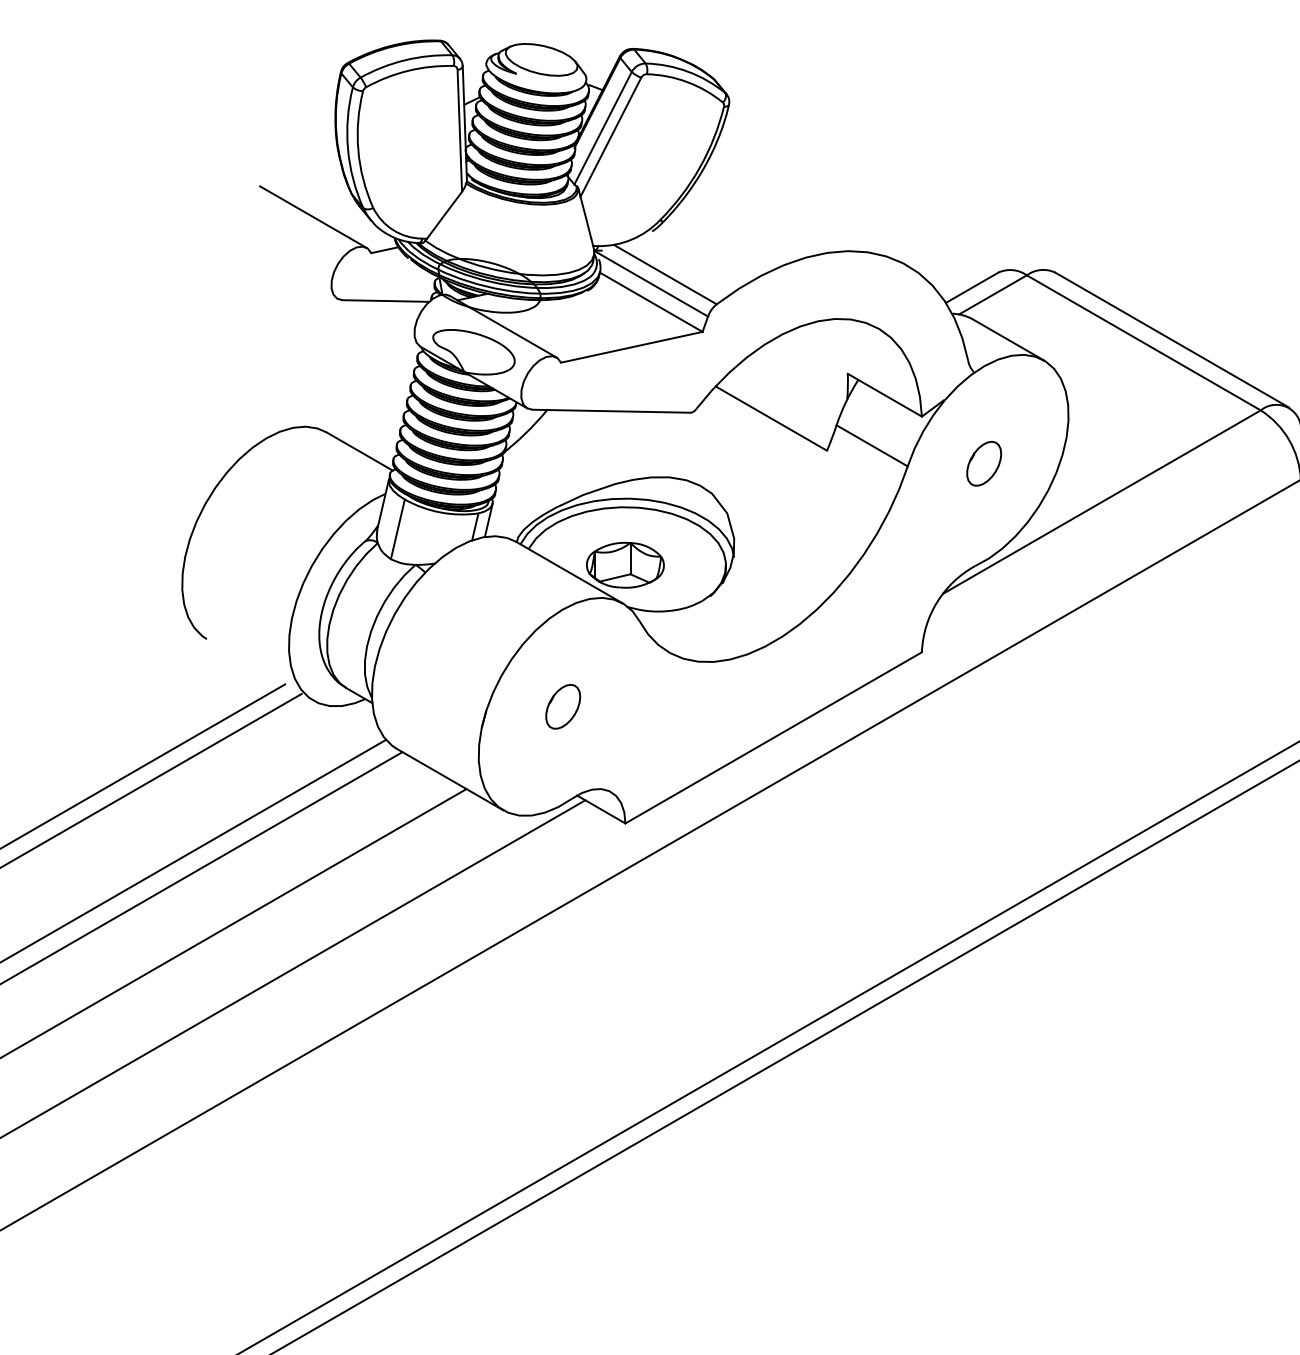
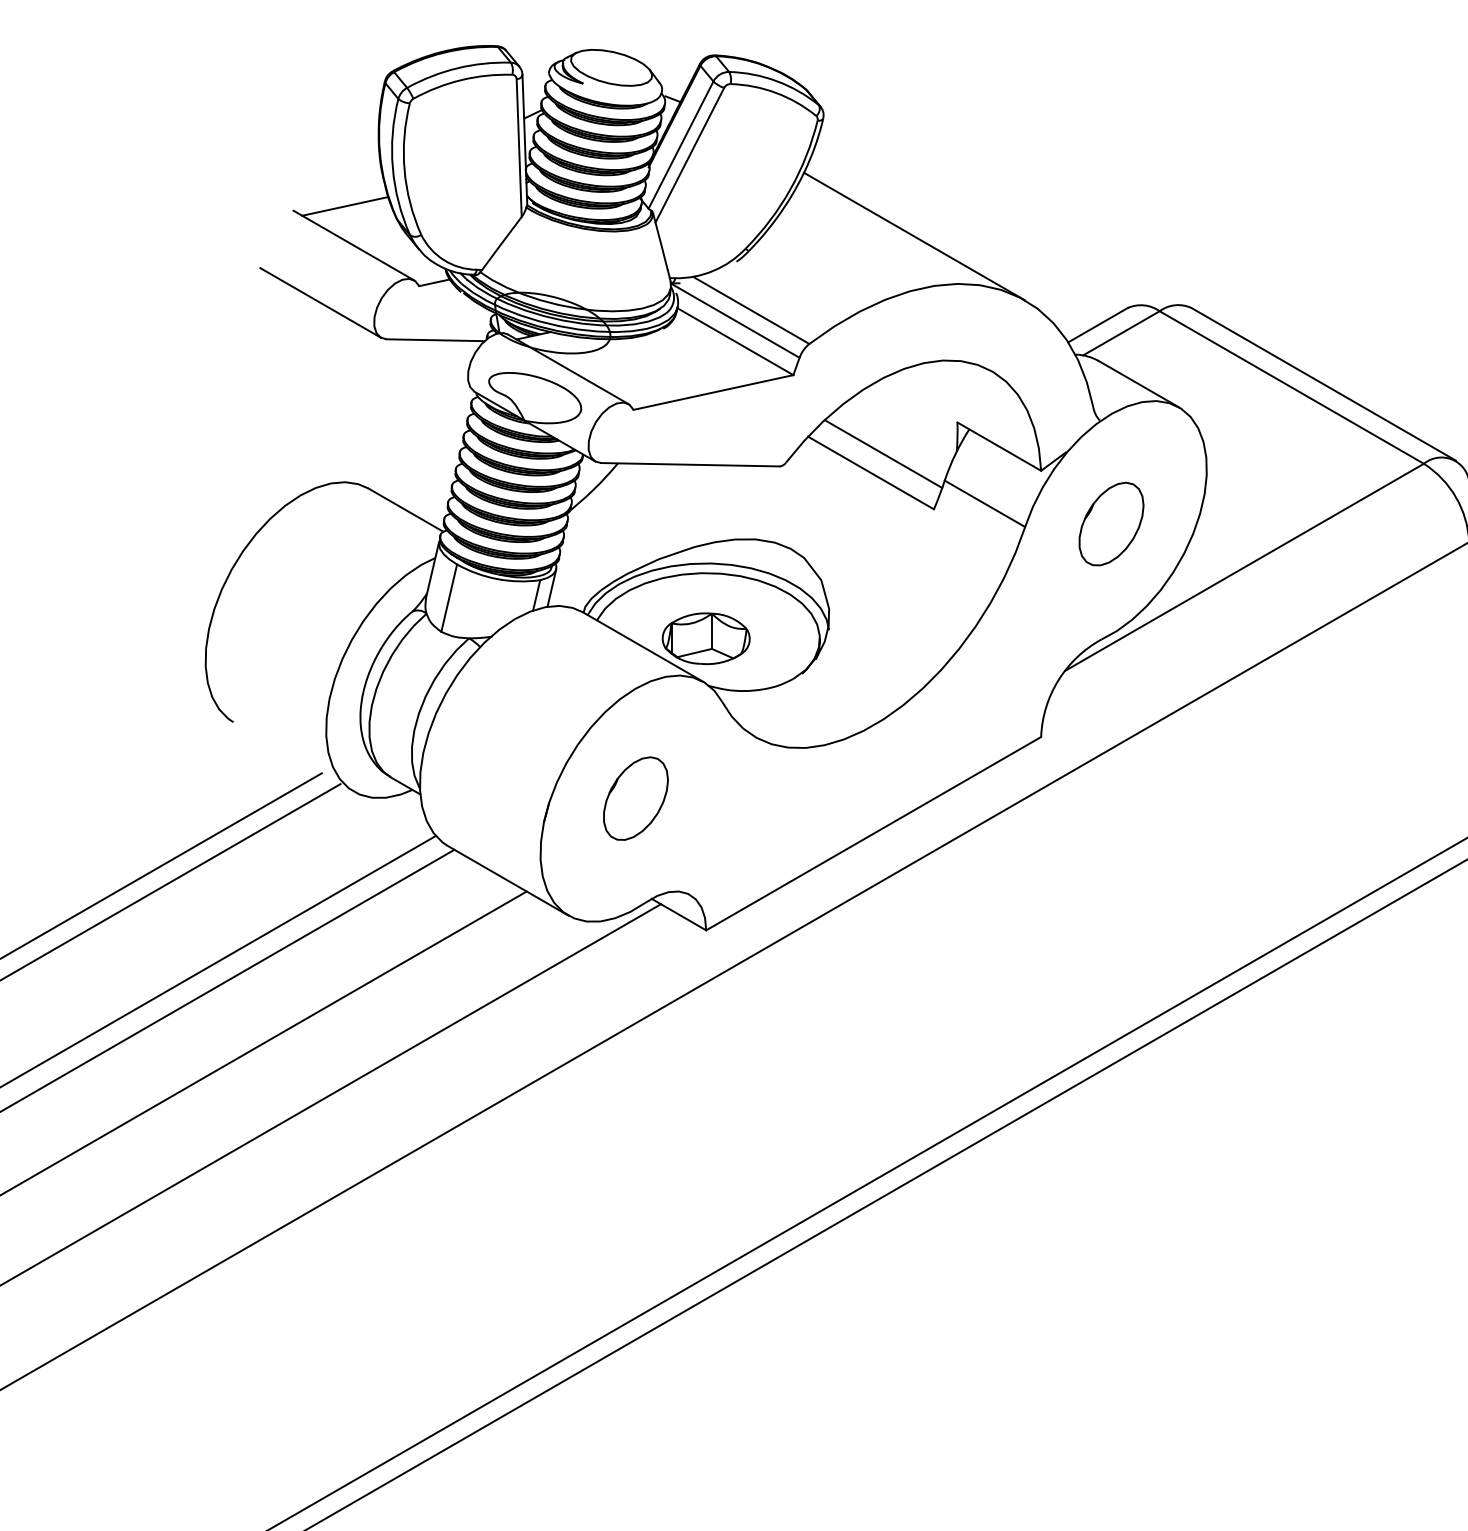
line: (306, 182) -> (345, 206), added
line: (809, 209) -> (914, 236), added
line: (283, 267) -> (320, 302), added
line: (782, 401) -> (883, 453), added
part: (984, 463) -> (1111, 523), size x1.67
part: (562, 706) -> (635, 798), size x1.67

